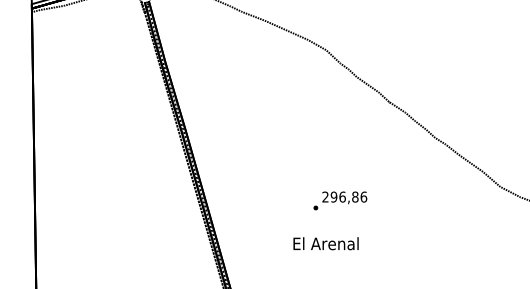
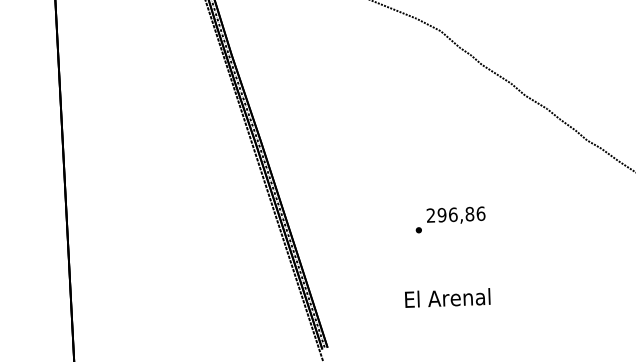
text: (340, 200) -> (450, 219), moved
text: (325, 243) -> (447, 297), moved

